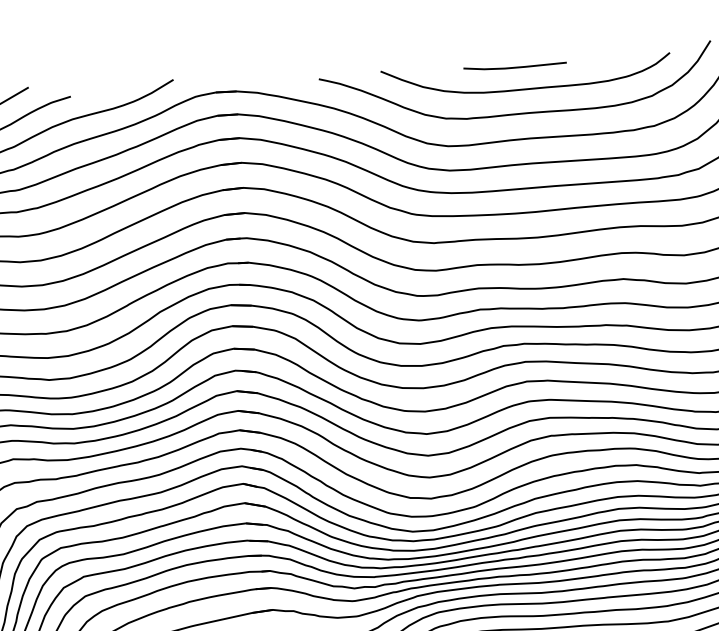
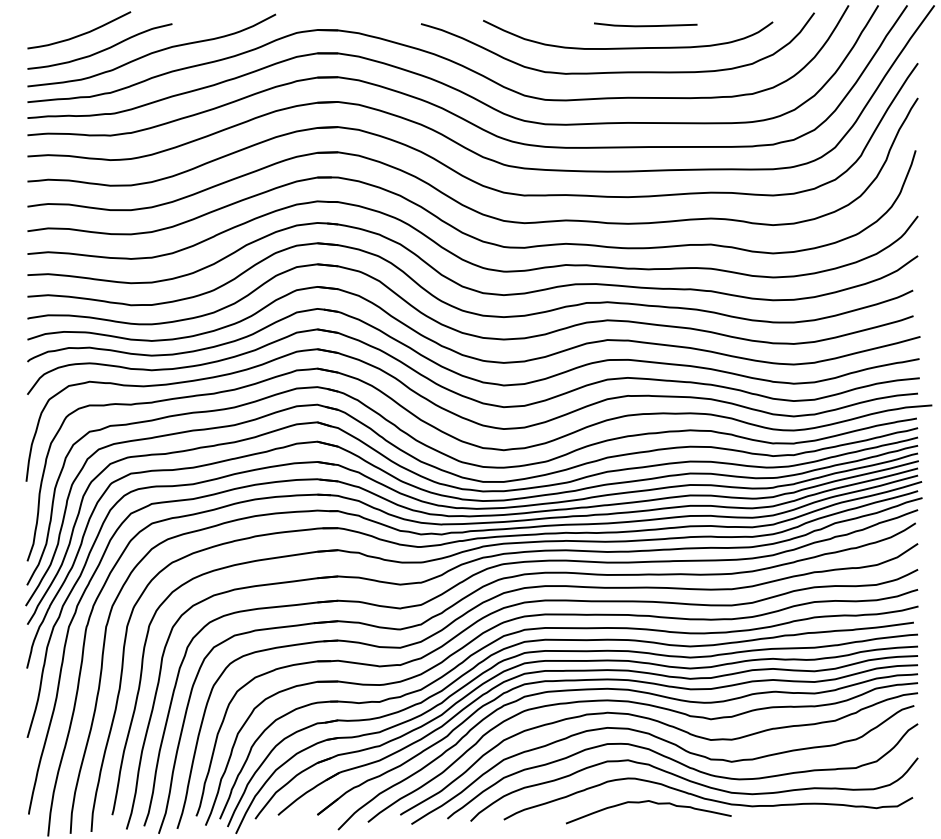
line: (514, 67) -> (645, 25), moved

